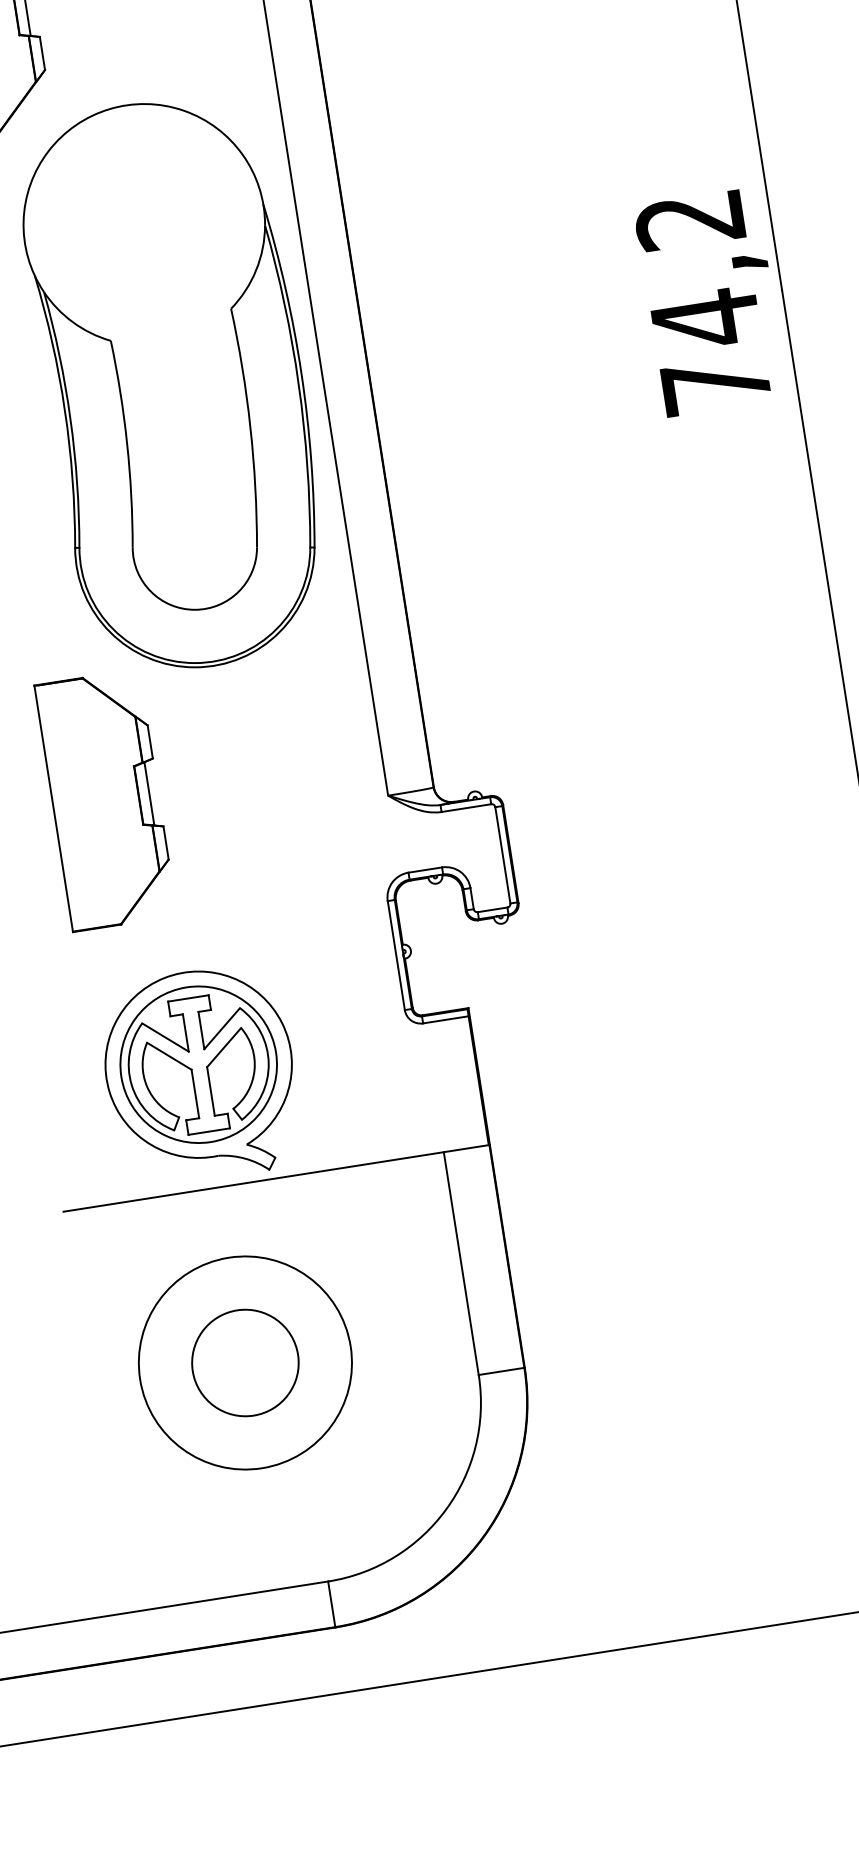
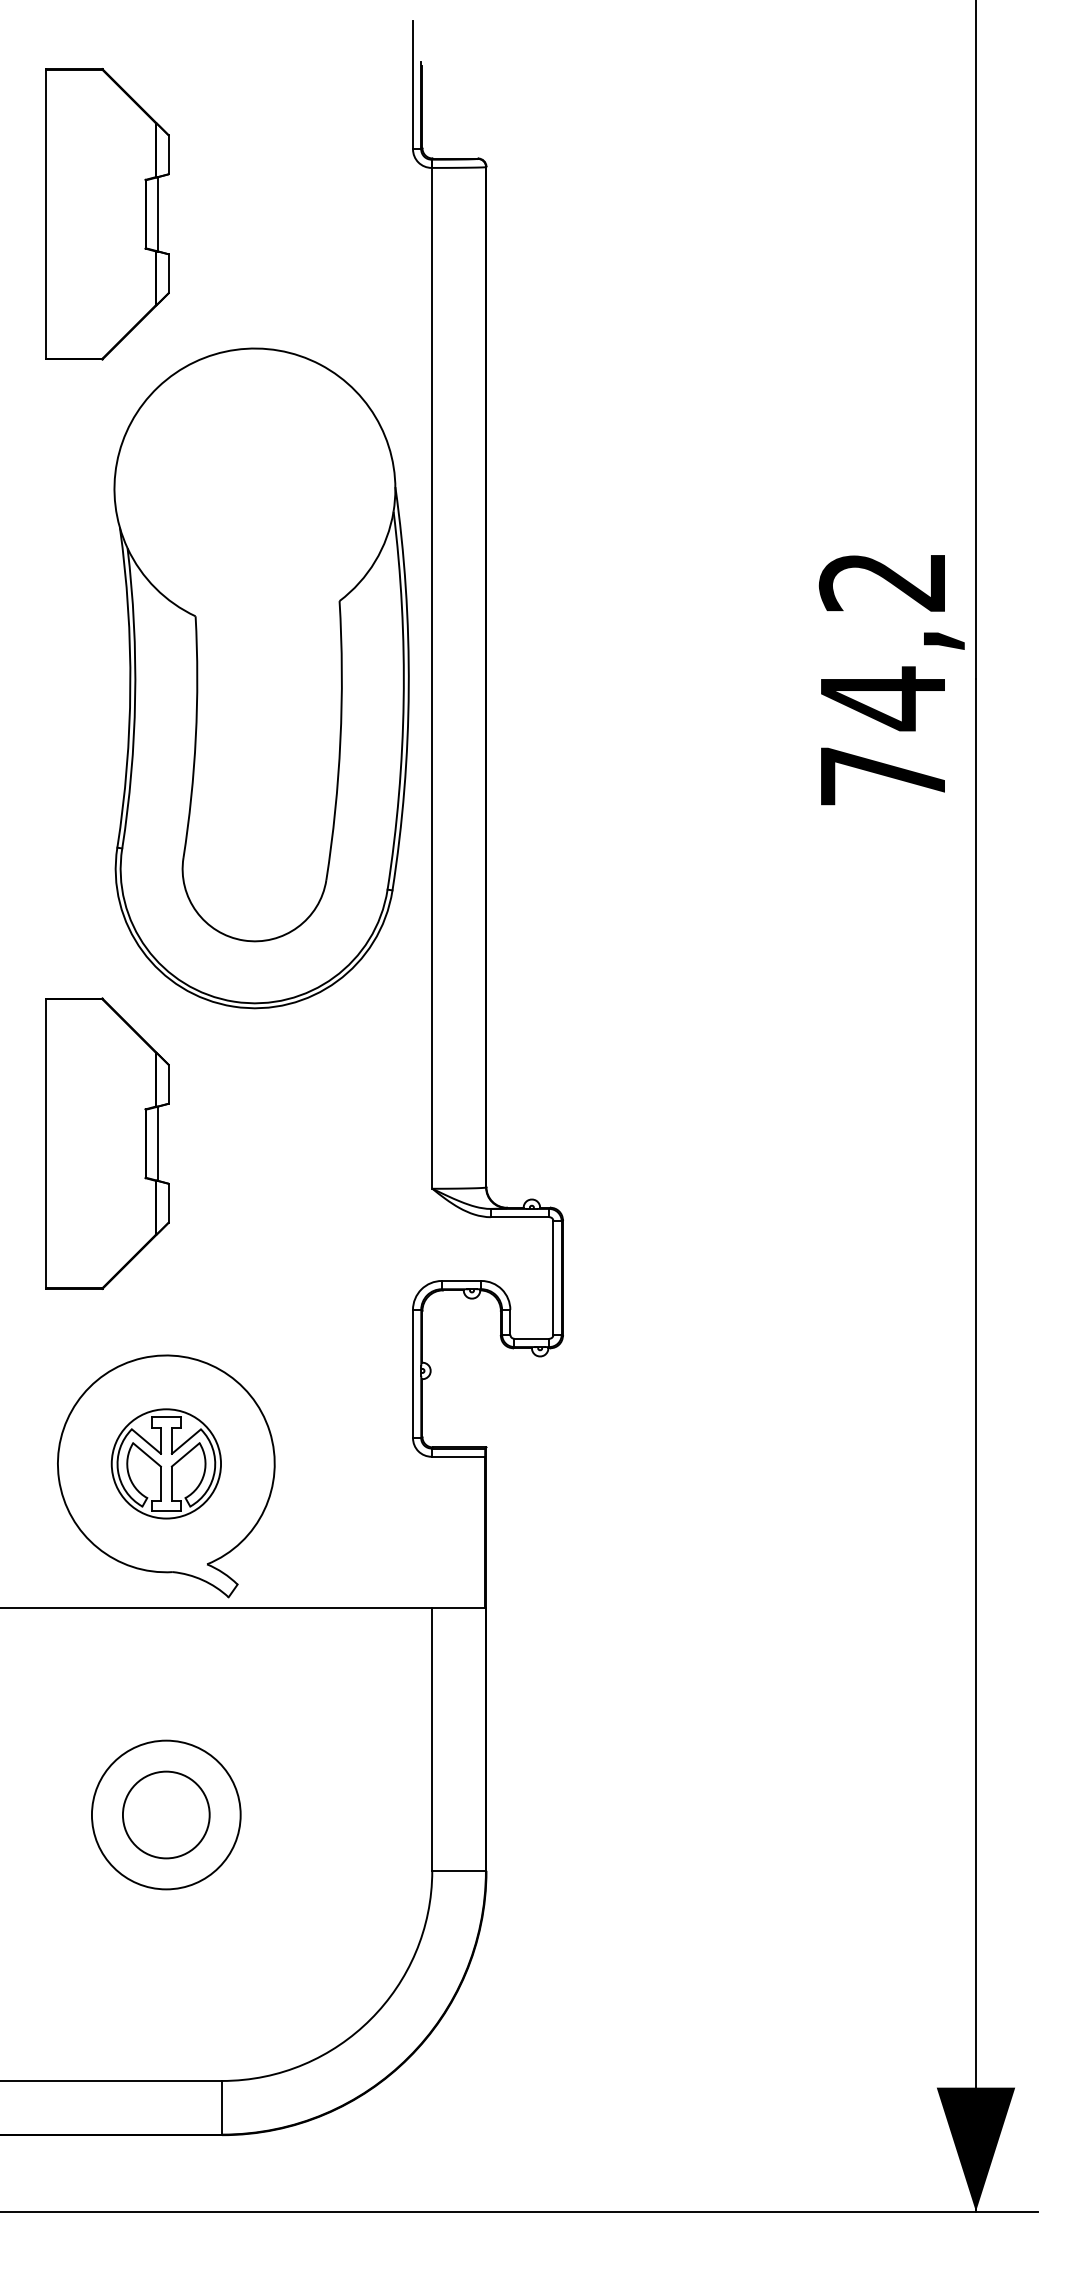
part: (198, 1064) -> (166, 1463), size x0.6
circle: (245, 1362) -> (166, 1814), size x0.6
circle: (245, 1362) -> (166, 1814), size x0.7

